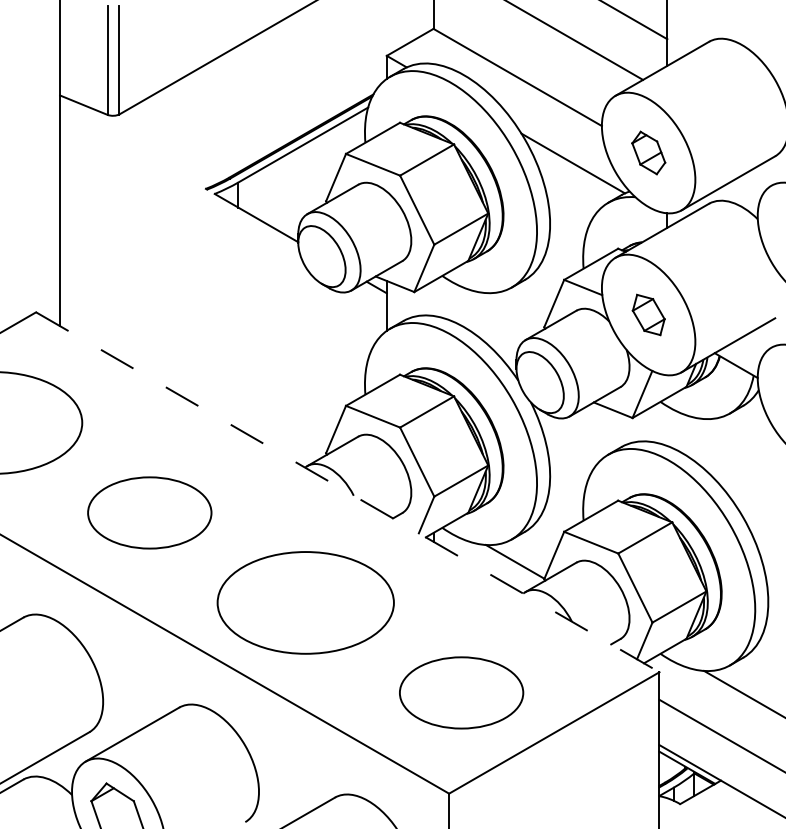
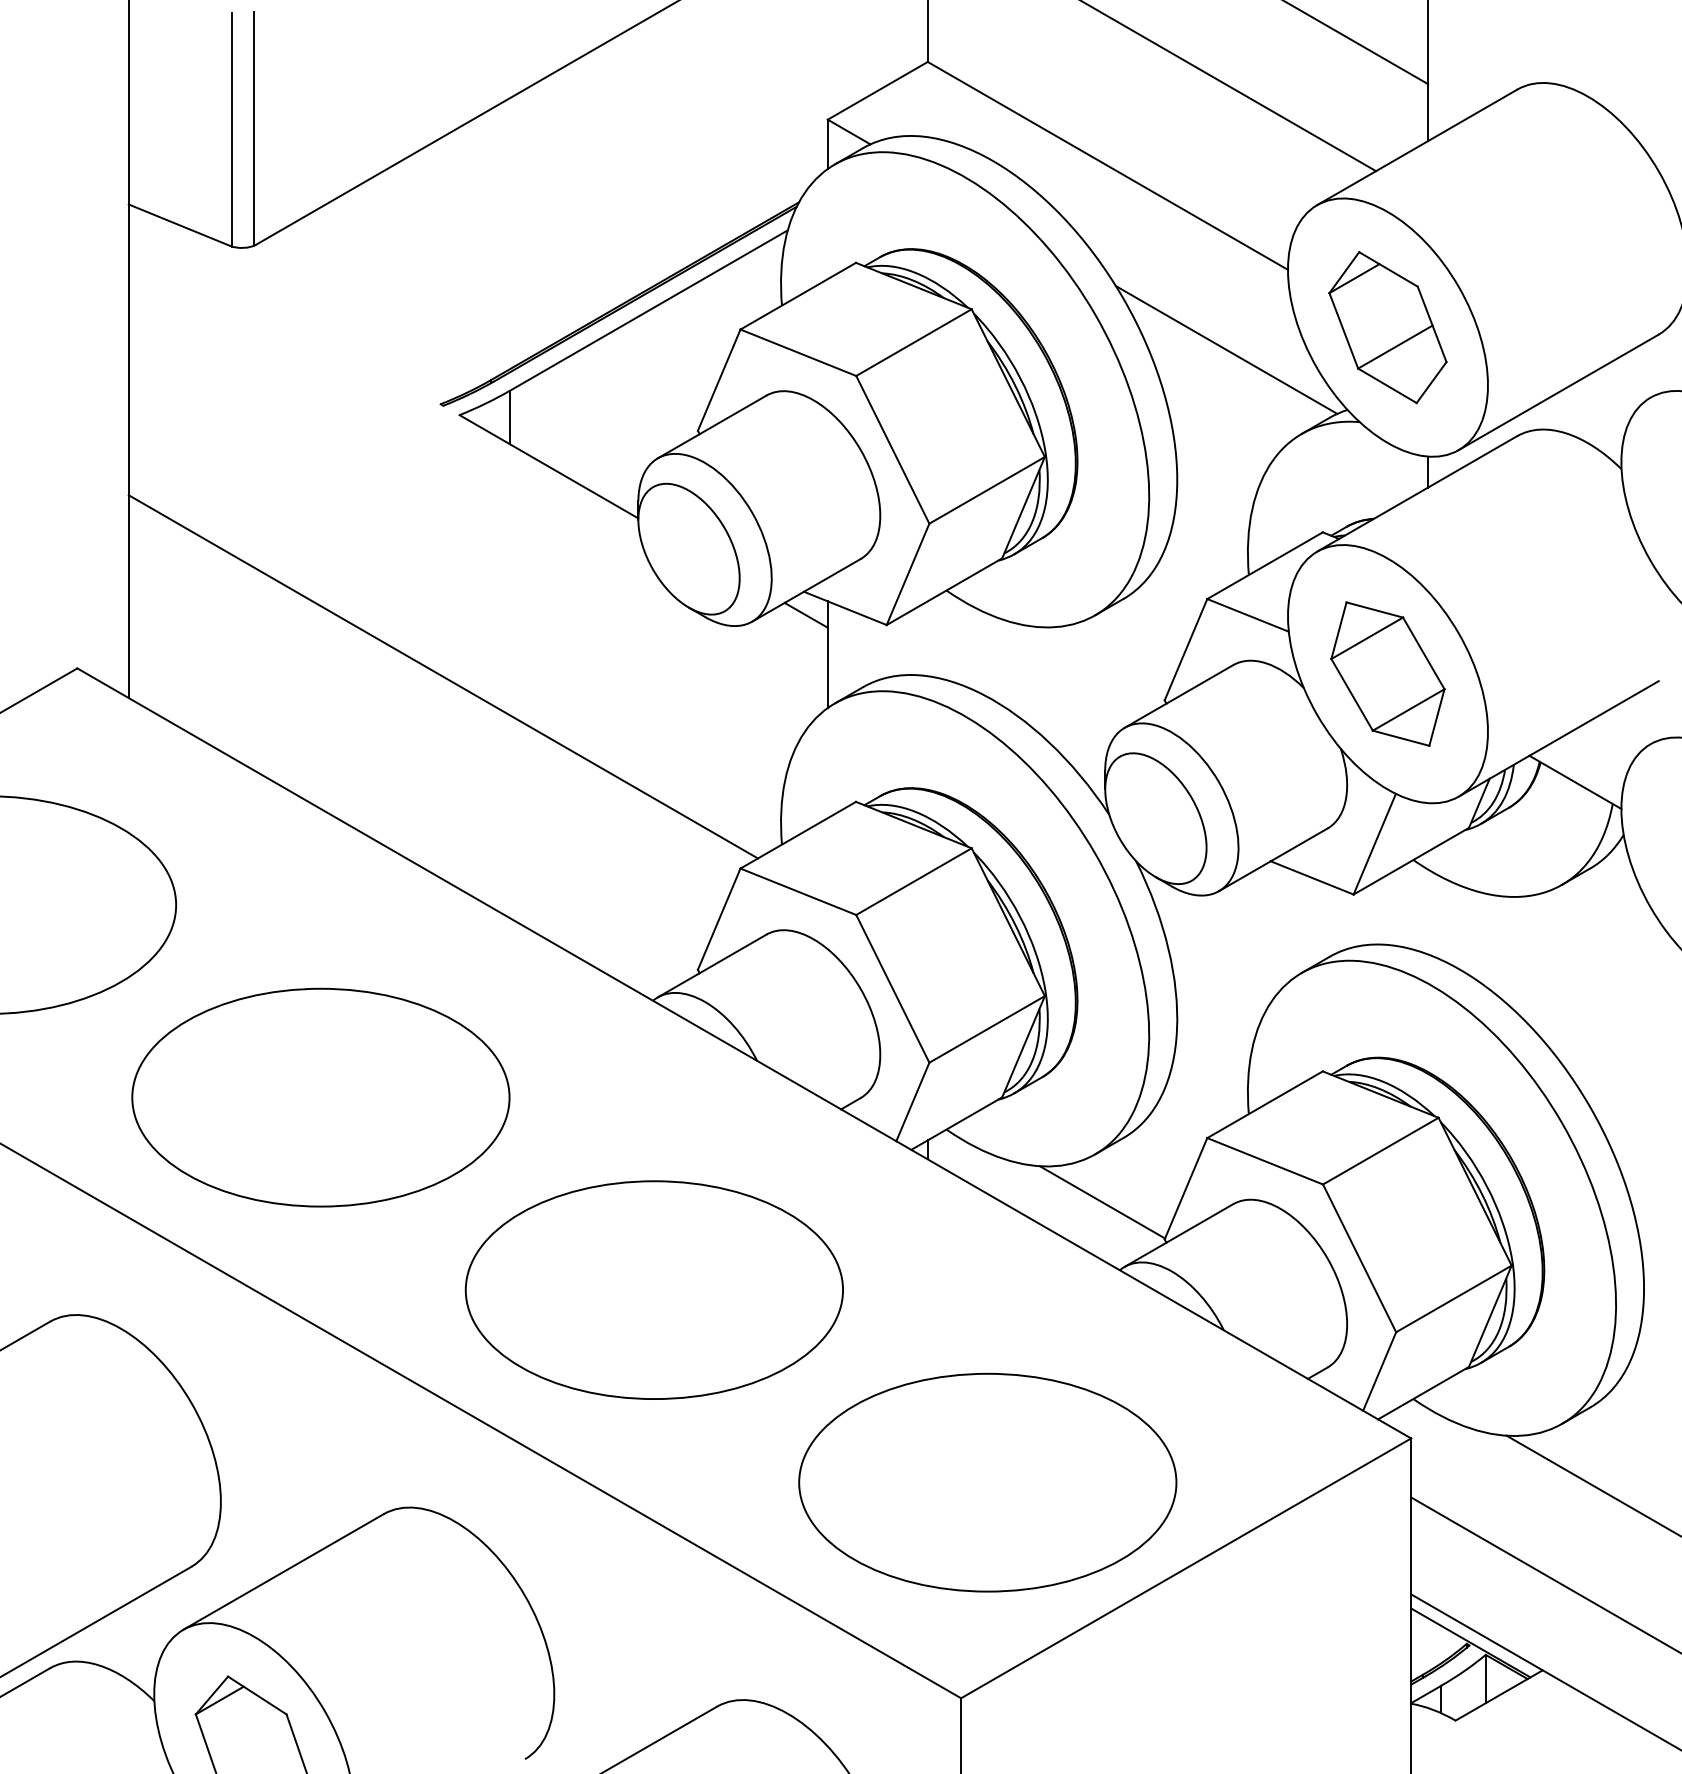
part: (648, 152) -> (1387, 326), size x1.67
part: (648, 314) -> (1387, 673), size x1.67
line: (207, 316) -> (444, 677), added
line: (347, 492) -> (743, 1053), dashed -> solid
part: (149, 512) -> (320, 1096), size x1.43
part: (461, 692) -> (987, 1481), size x1.43

